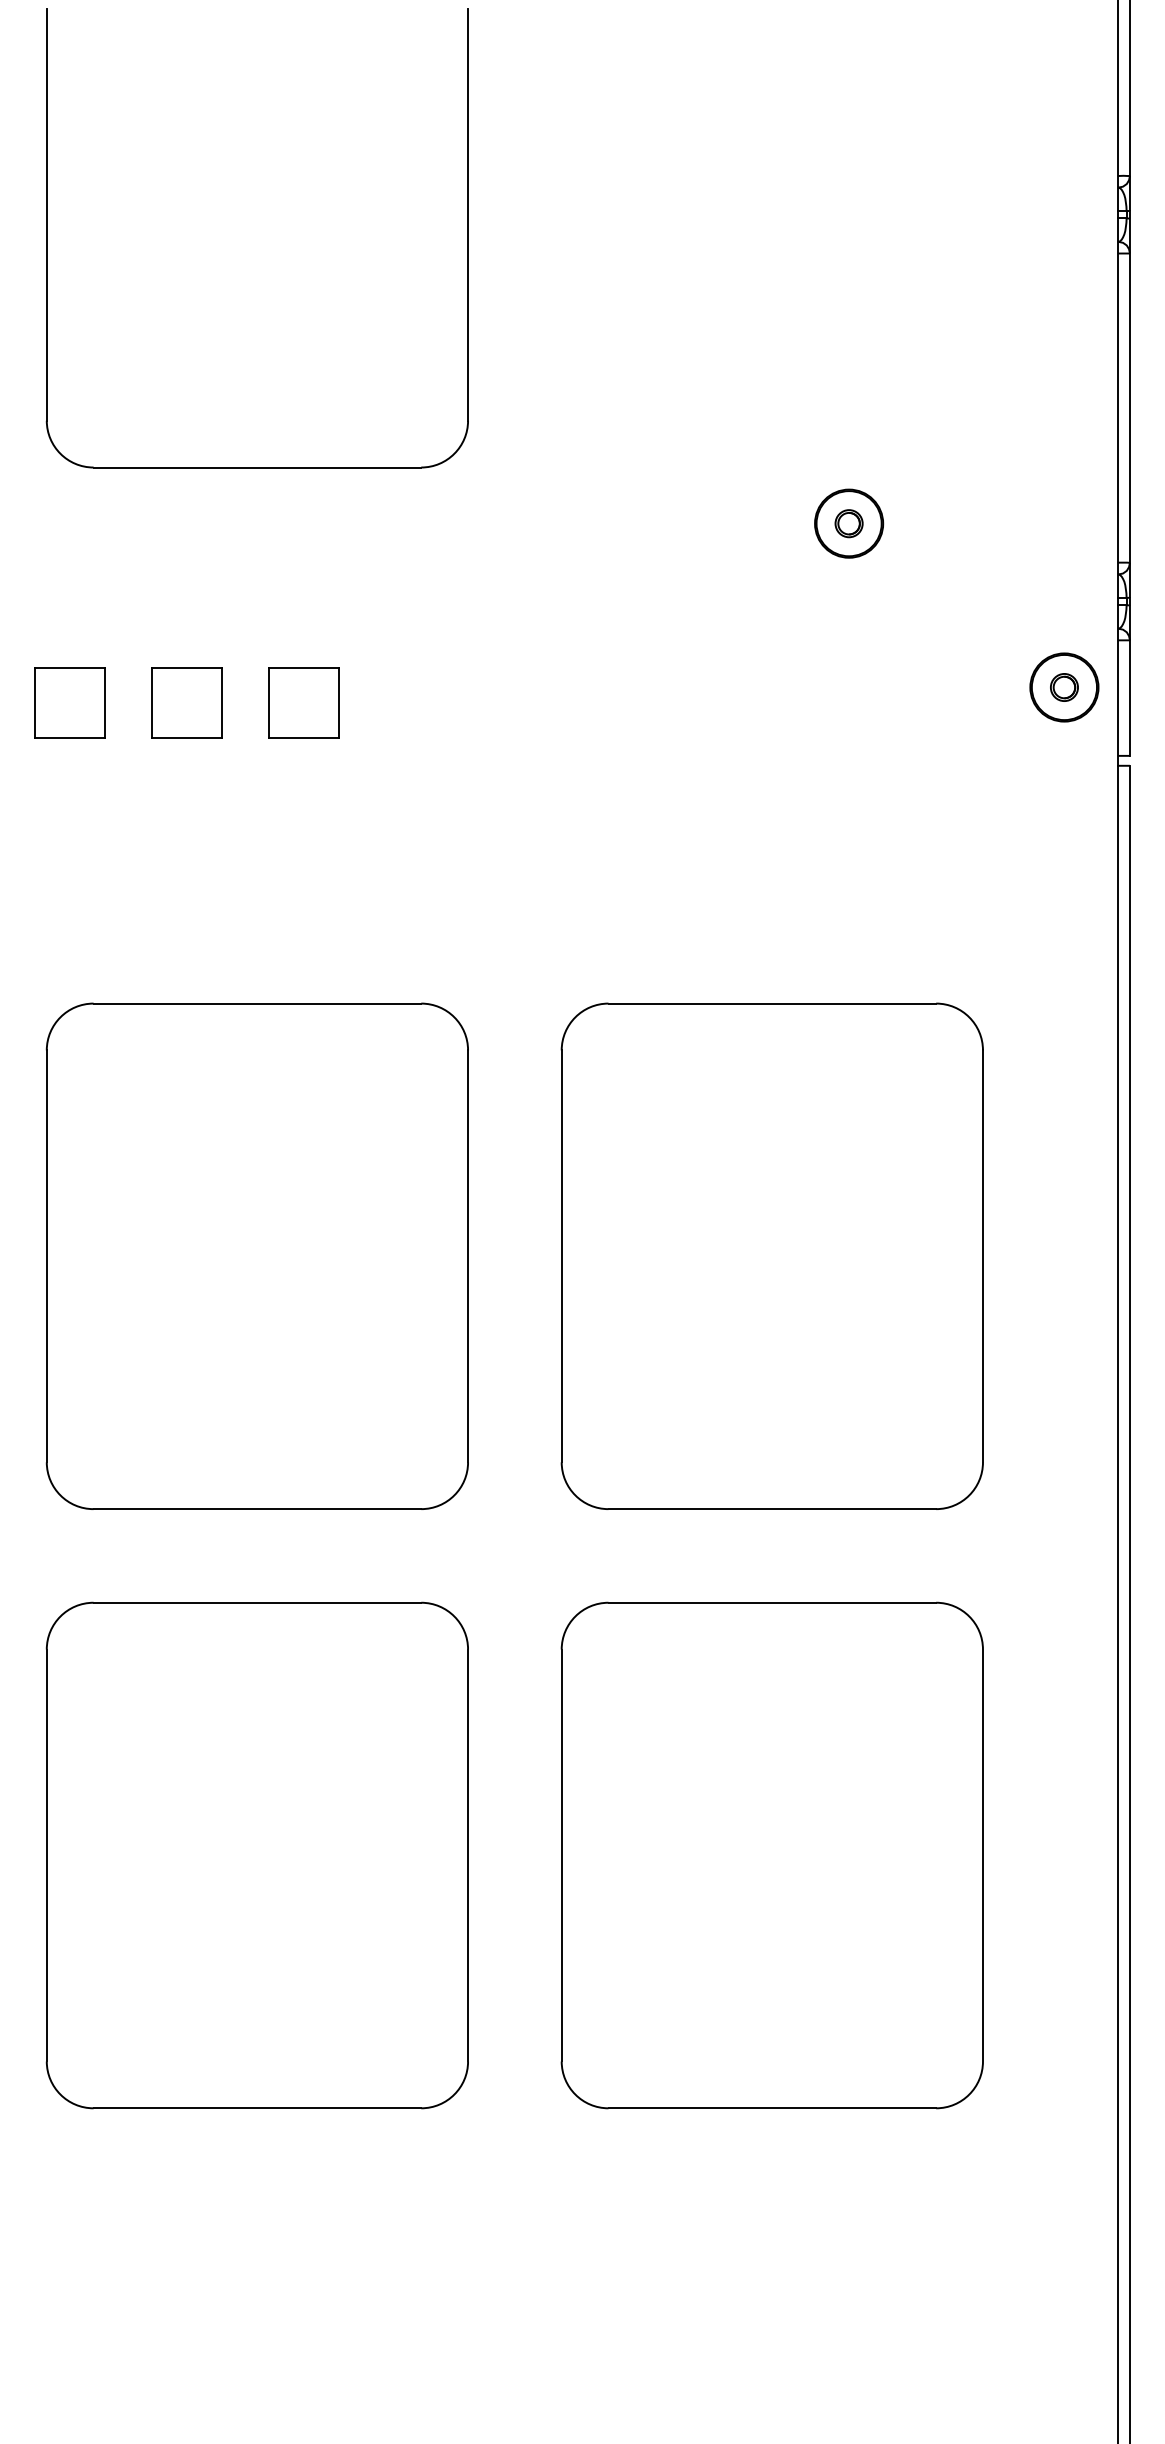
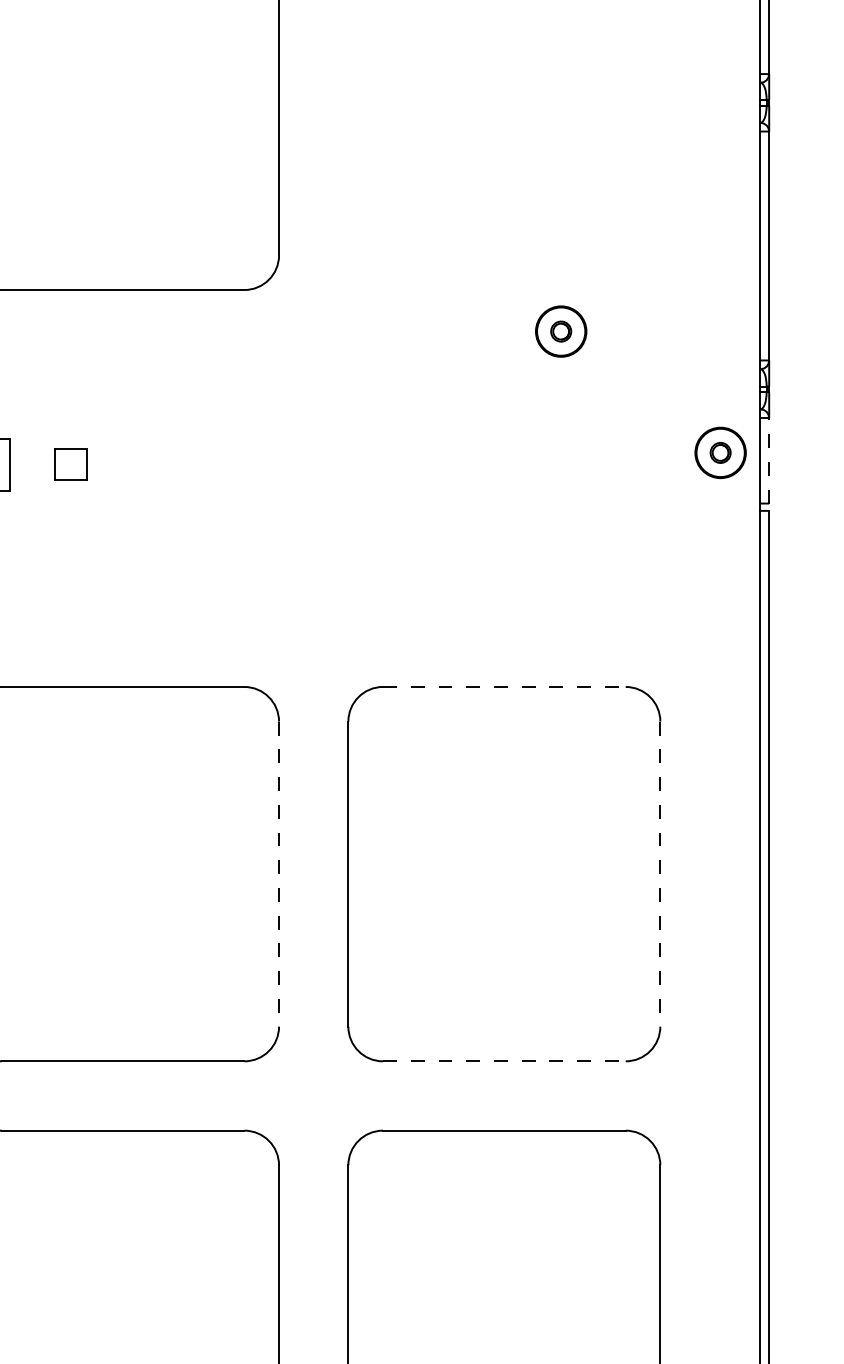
line: (1129, 698) -> (768, 461), solid -> dashed
part: (186, 702) -> (70, 464), size x0.6
part: (303, 702) -> (157, 464), removed
line: (772, 1003) -> (504, 686), solid -> dashed
line: (468, 1256) -> (279, 874), solid -> dashed
line: (982, 1256) -> (659, 874), solid -> dashed
line: (772, 1509) -> (504, 1061), solid -> dashed

